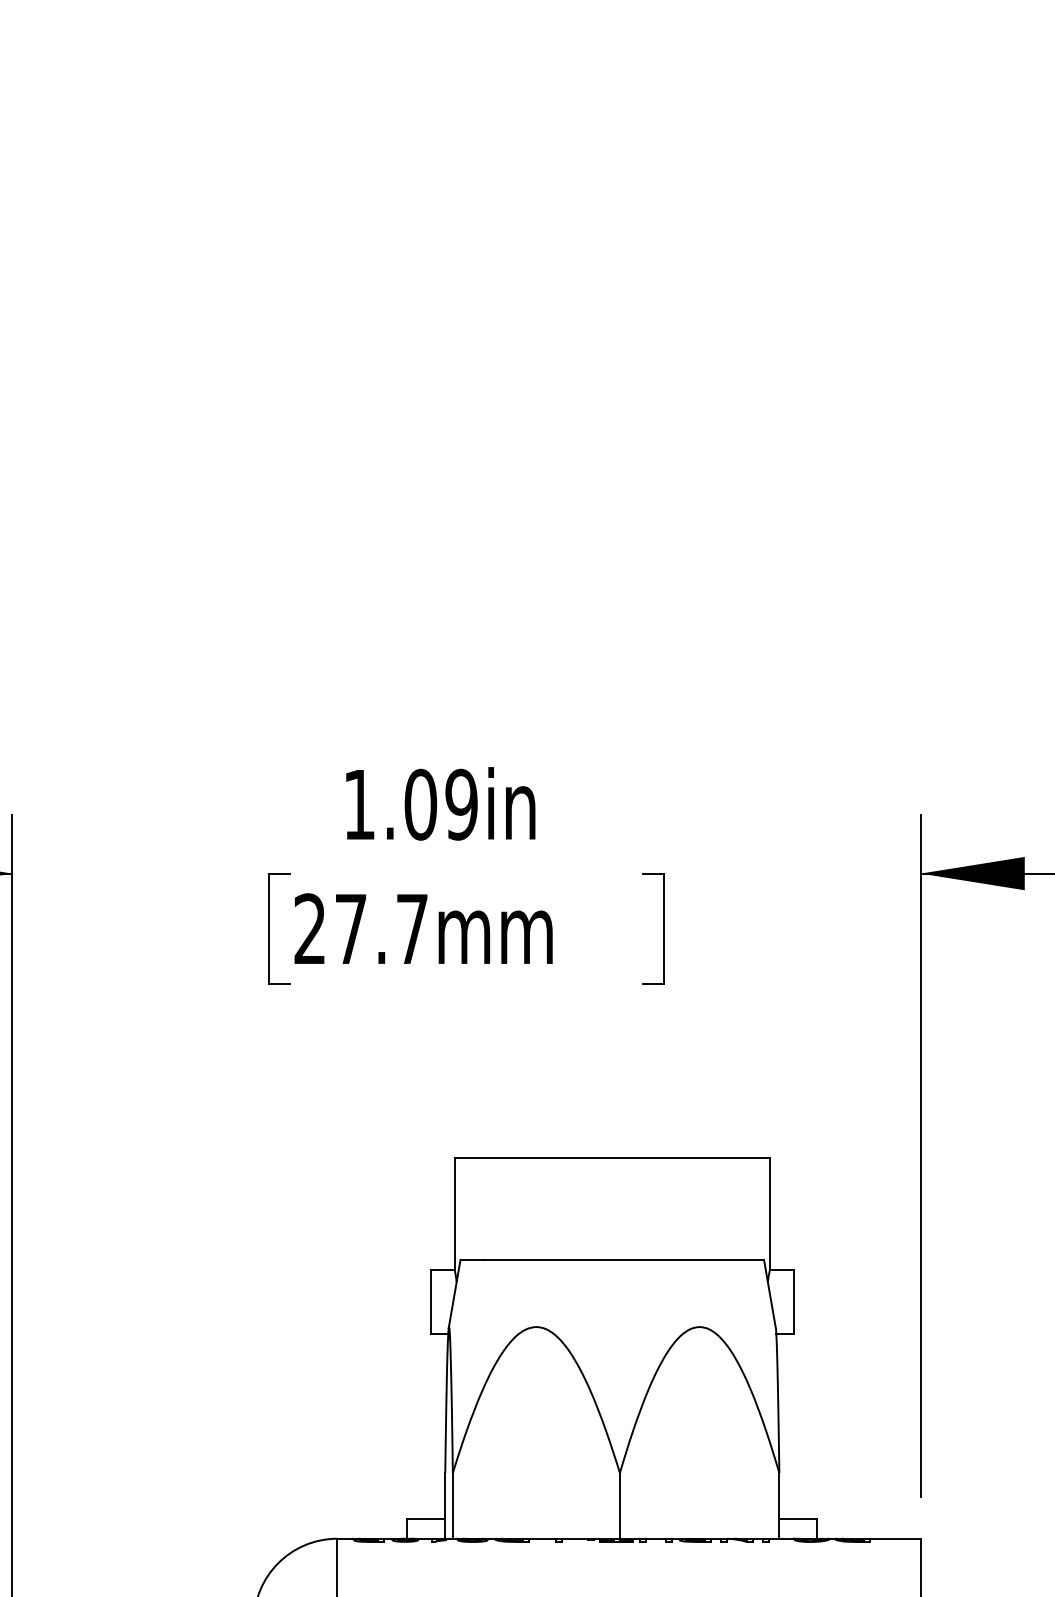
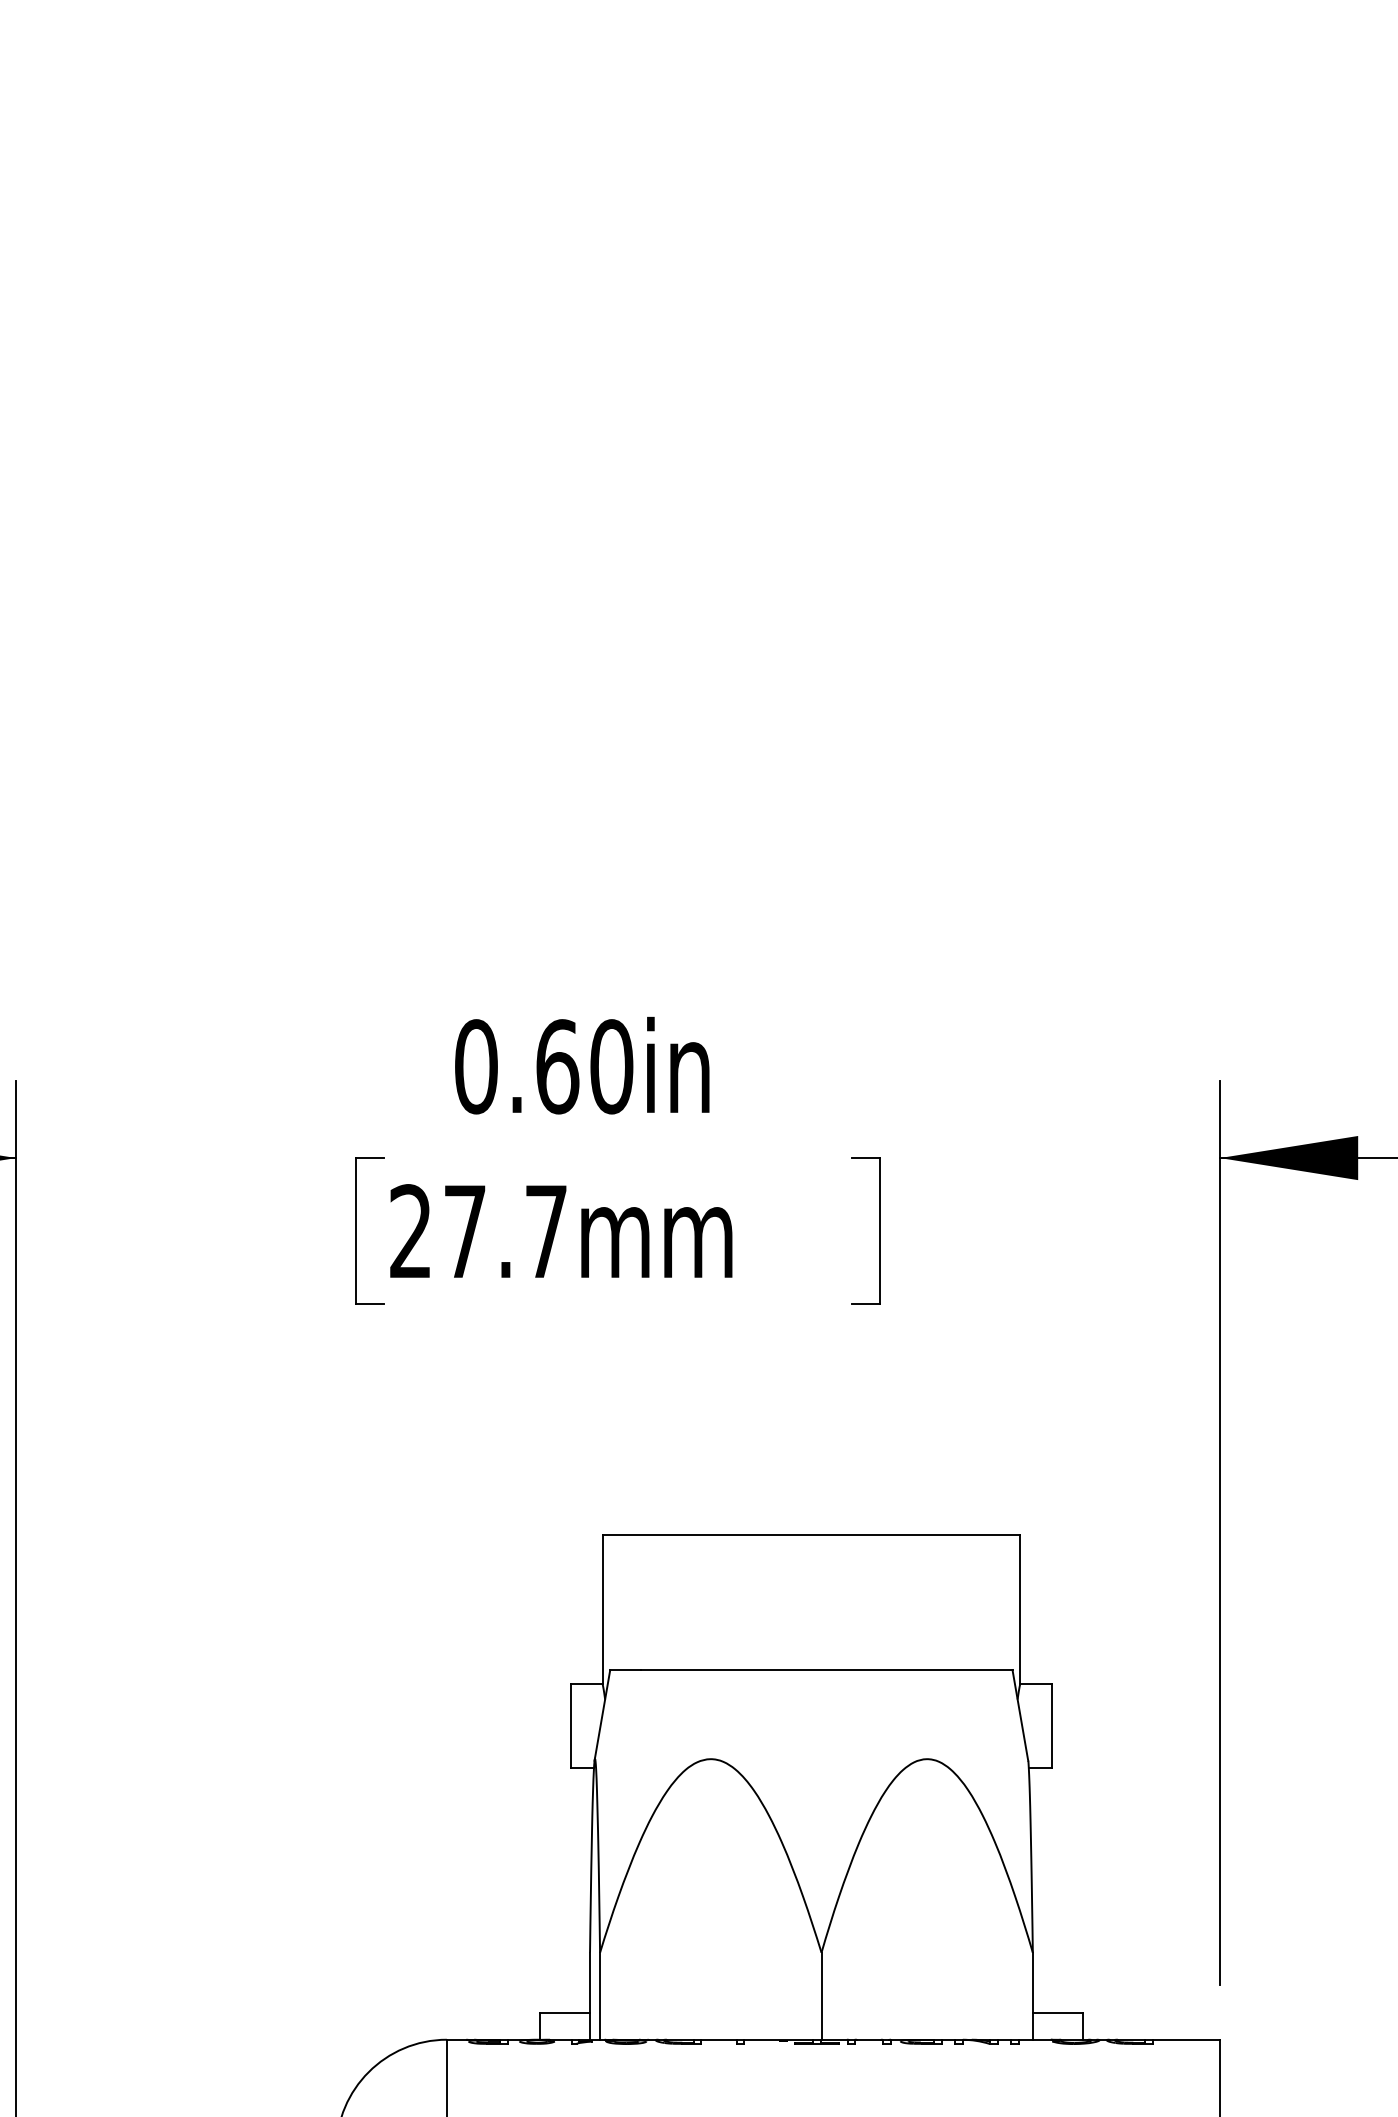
text: (410, 804) -> (544, 1066), 1.09in -> 0.60in

